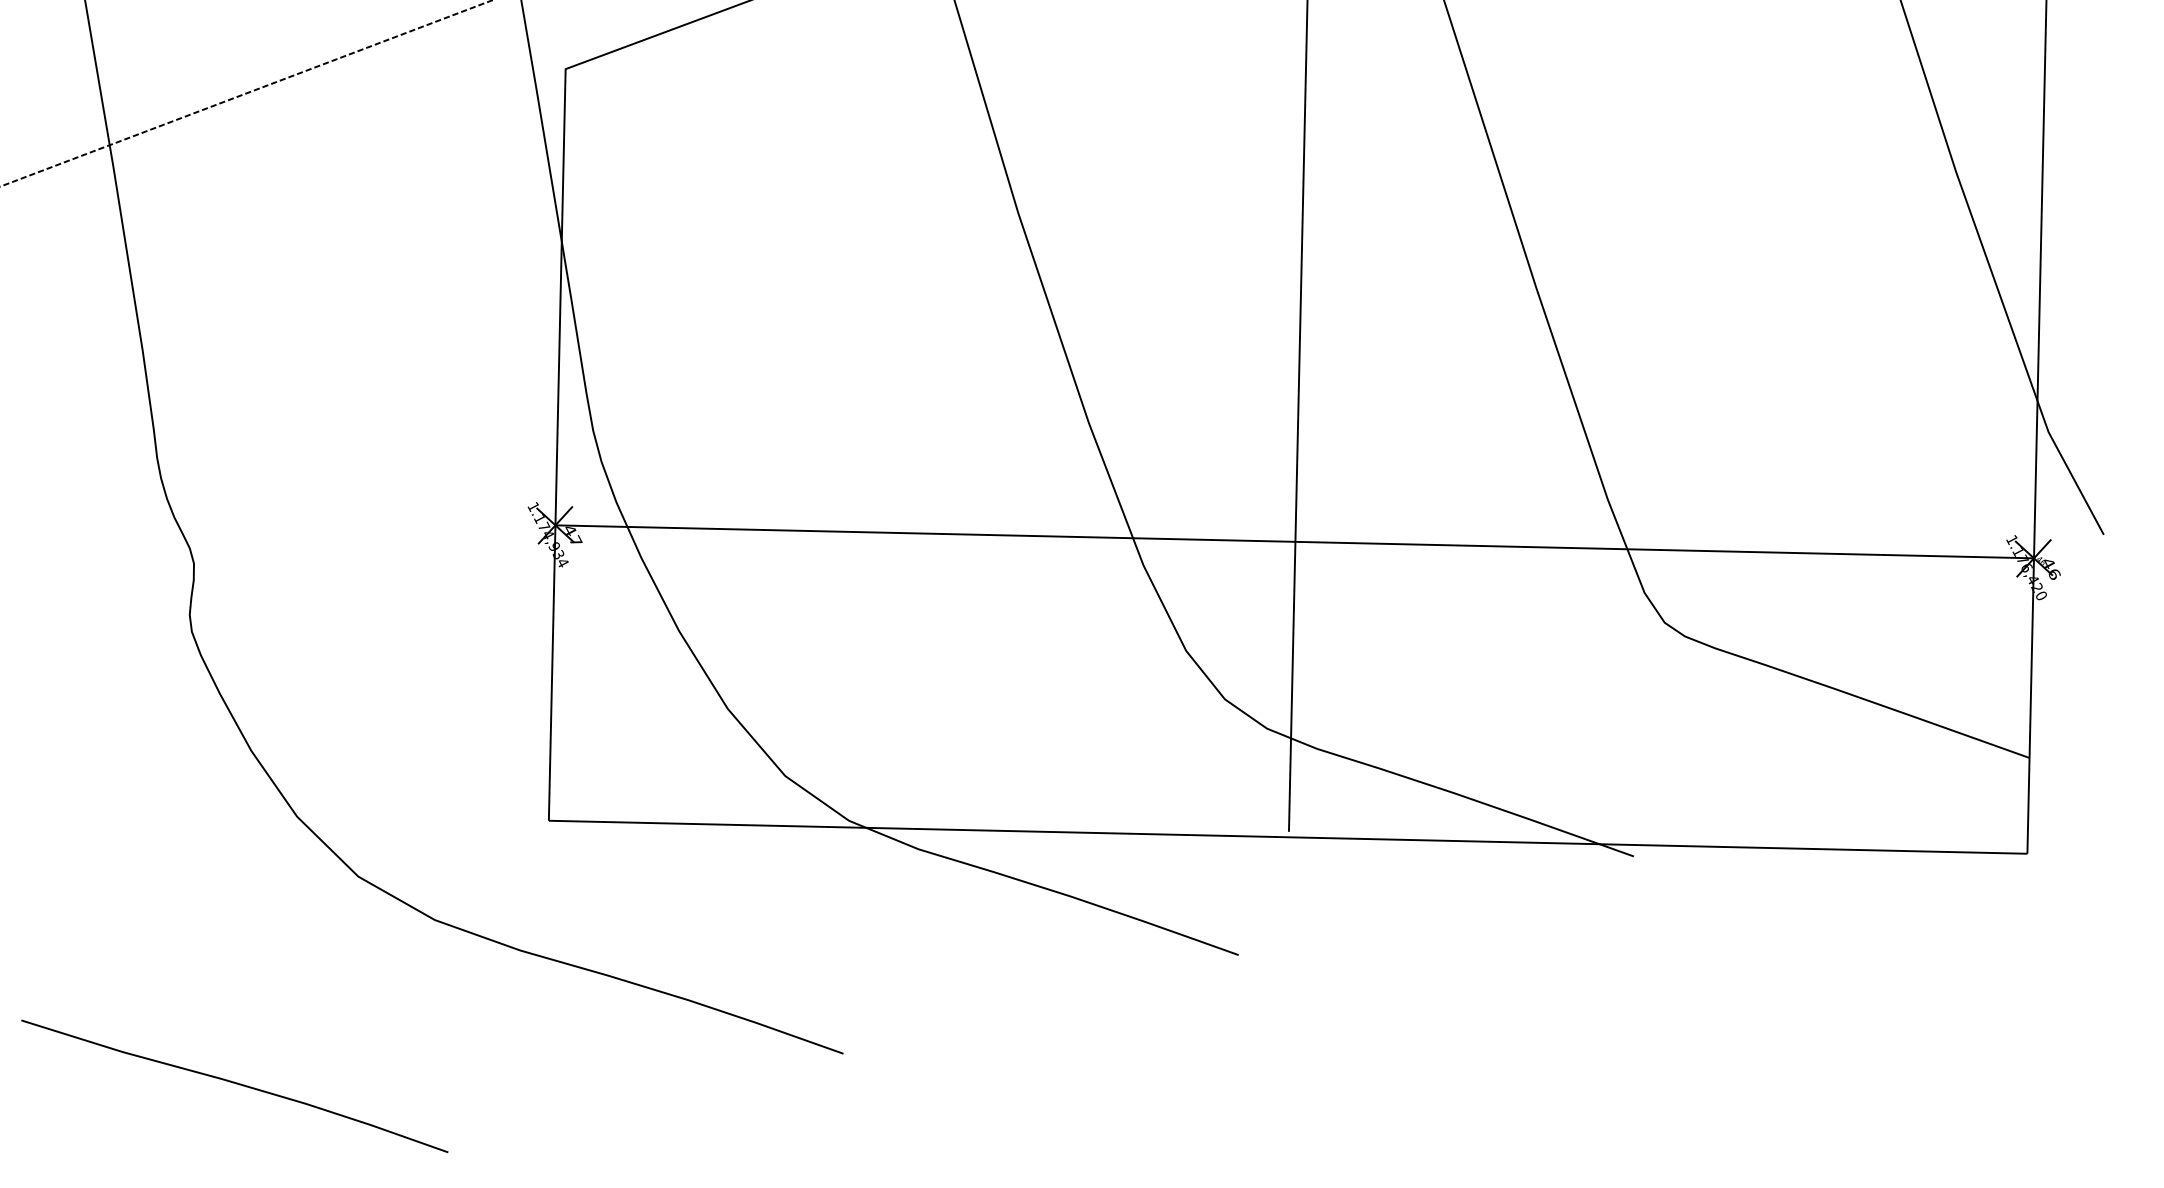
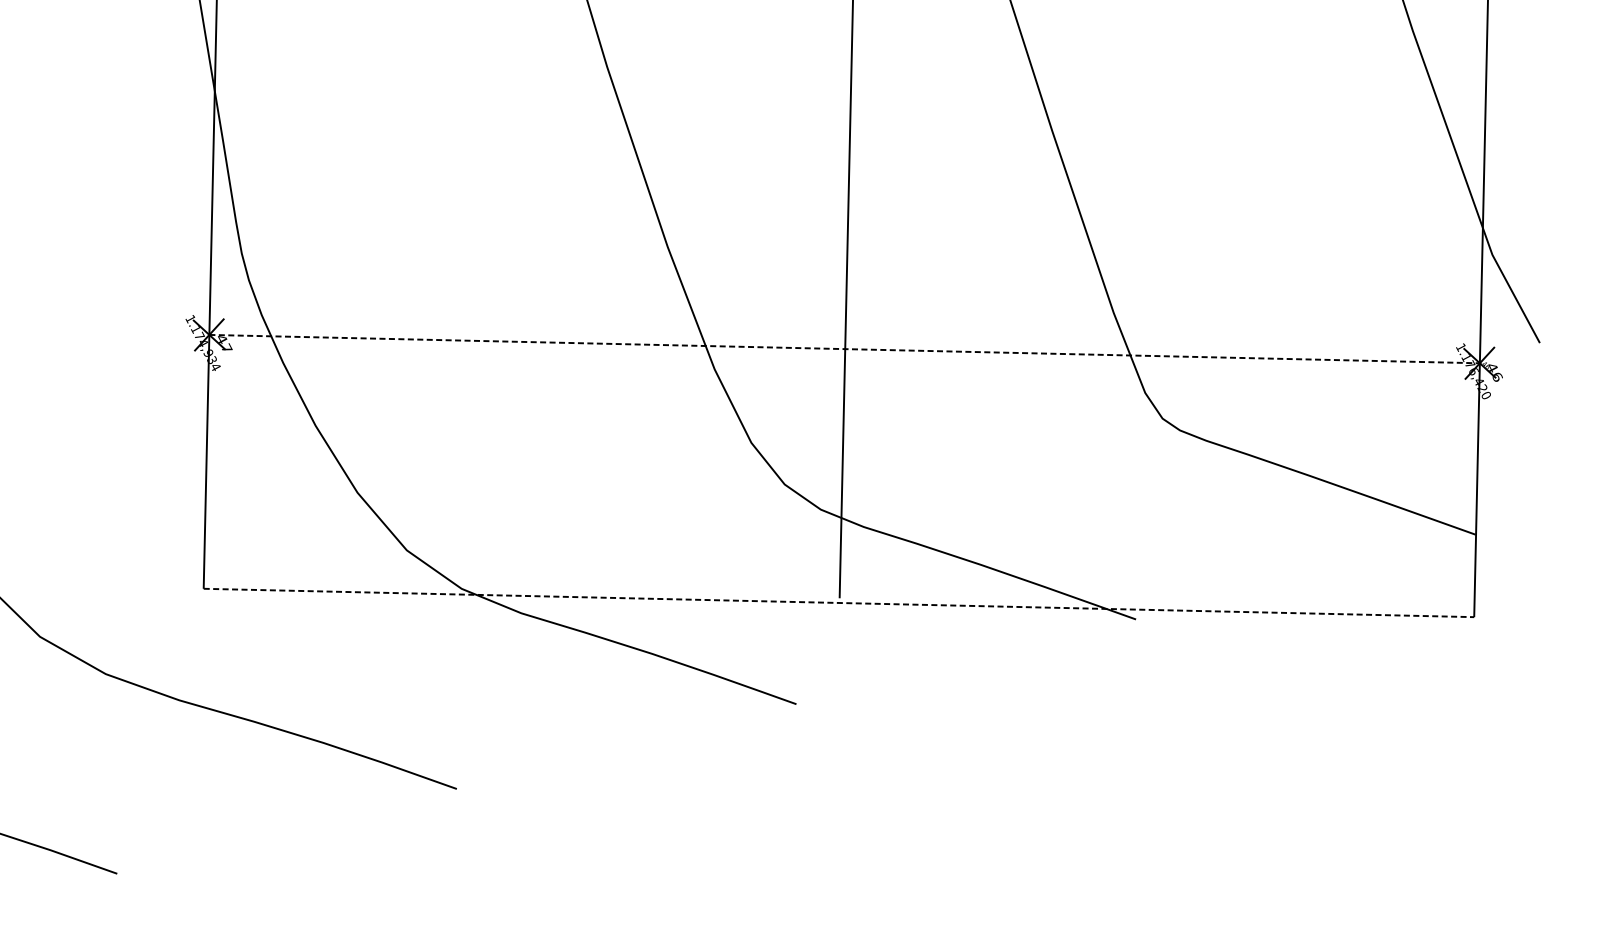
line: (1295, 541) -> (845, 348), solid -> dashed
line: (1288, 837) -> (839, 603), solid -> dashed

